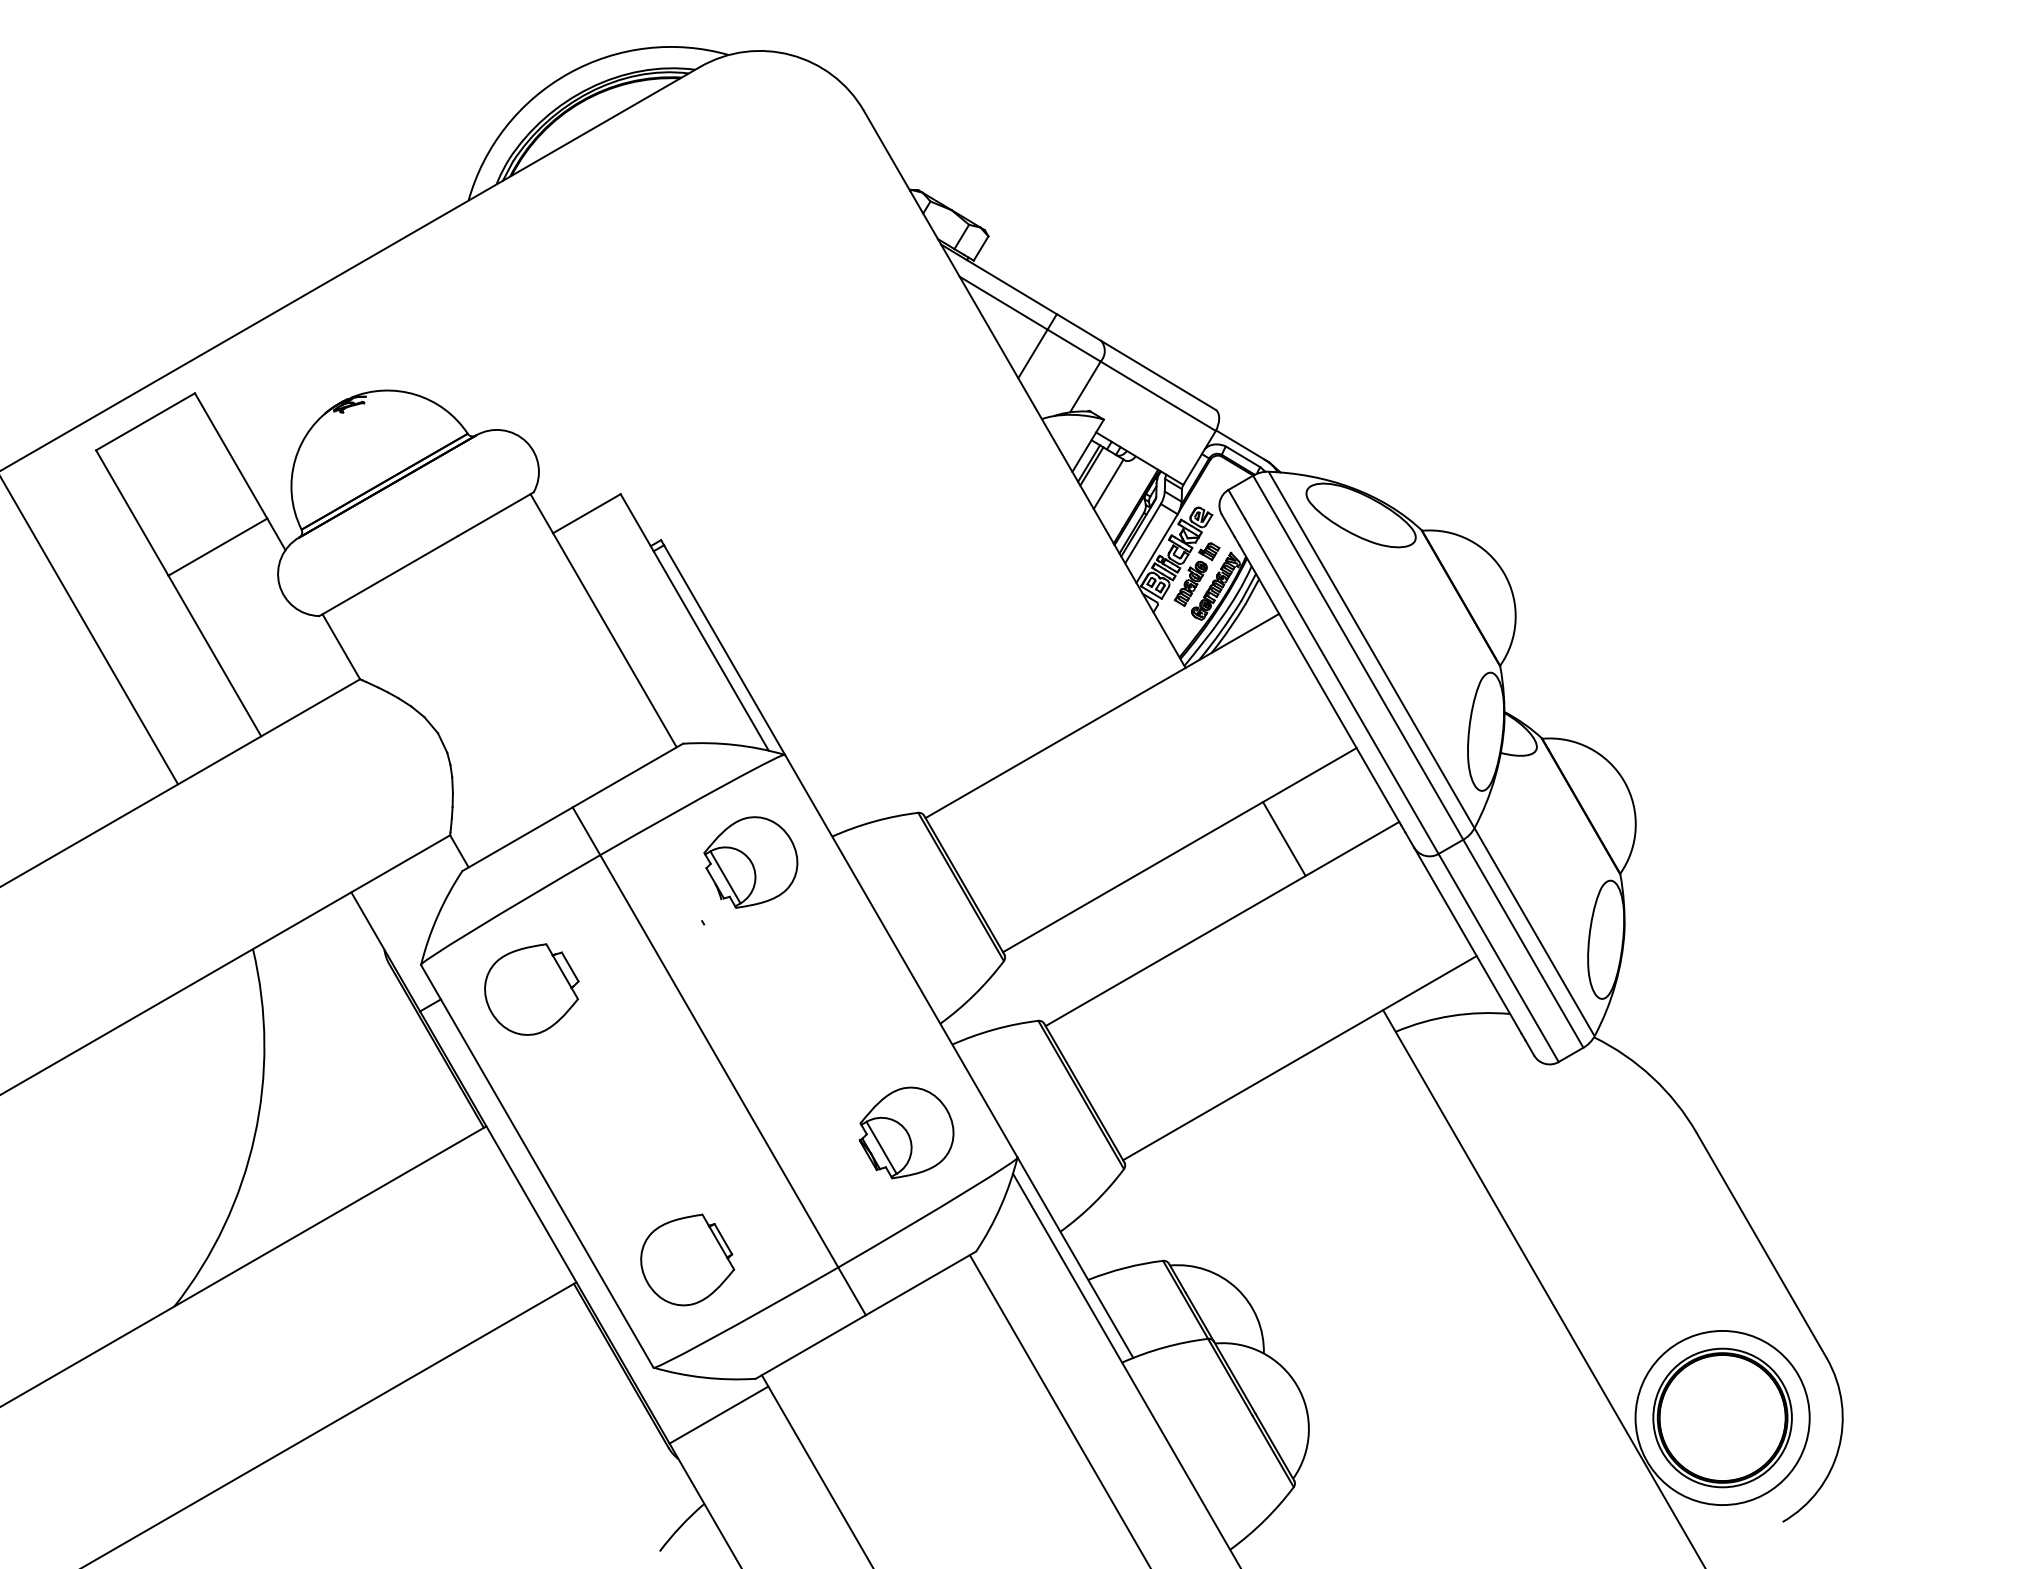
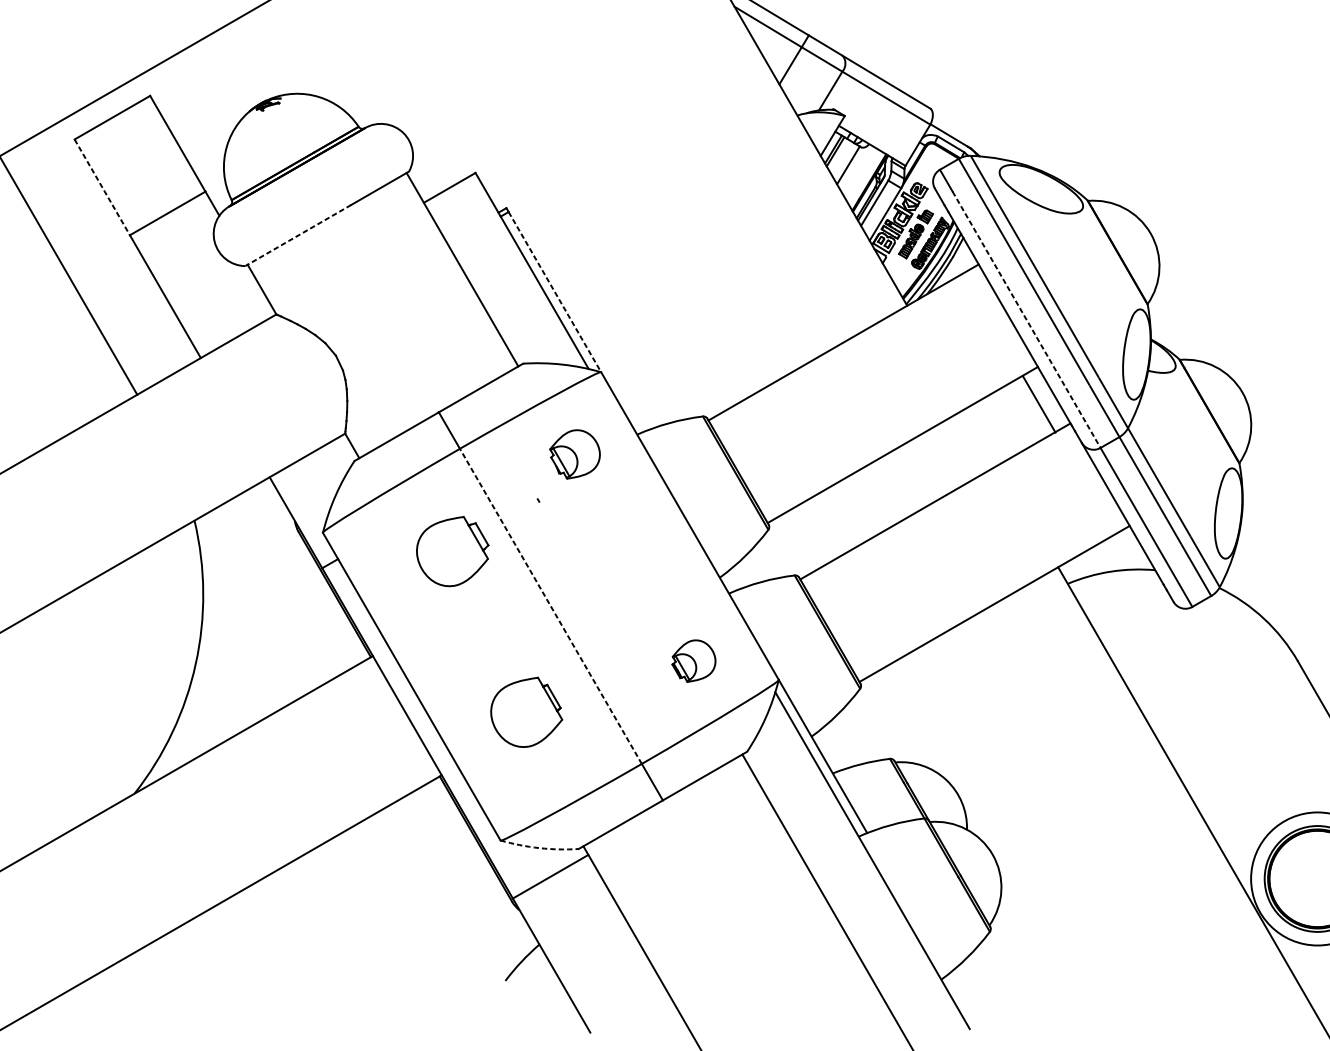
line: (132, 513) -> (102, 187), solid -> dashed
line: (388, 576) -> (298, 235), solid -> dashed
line: (724, 650) -> (554, 292), solid -> dashed
line: (1341, 686) -> (1026, 319), solid -> dashed
line: (1284, 838) -> (1039, 404), moved
part: (750, 862) -> (574, 454), size x0.7
part: (531, 989) -> (452, 551), moved
line: (719, 1060) -> (551, 605), solid -> dashed
part: (906, 1132) -> (693, 660), size x0.6
part: (687, 1259) -> (526, 711), moved
arc: (704, 1377) -> (539, 848), solid -> dashed

